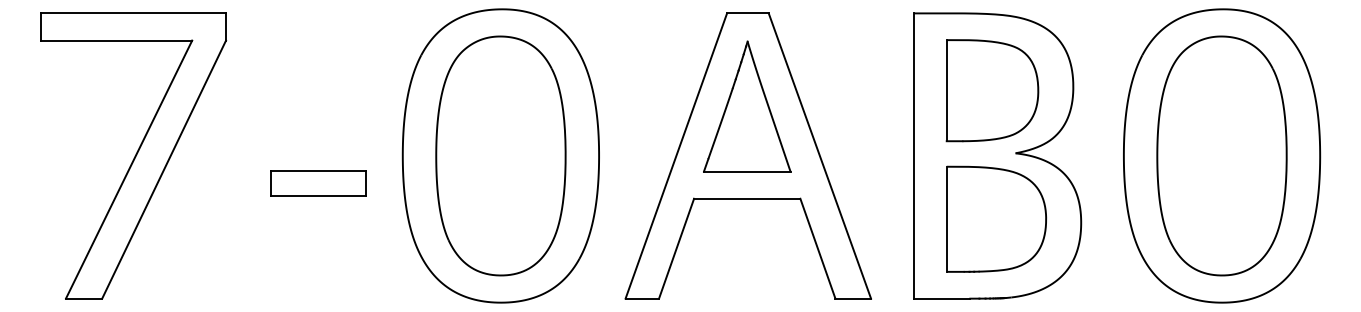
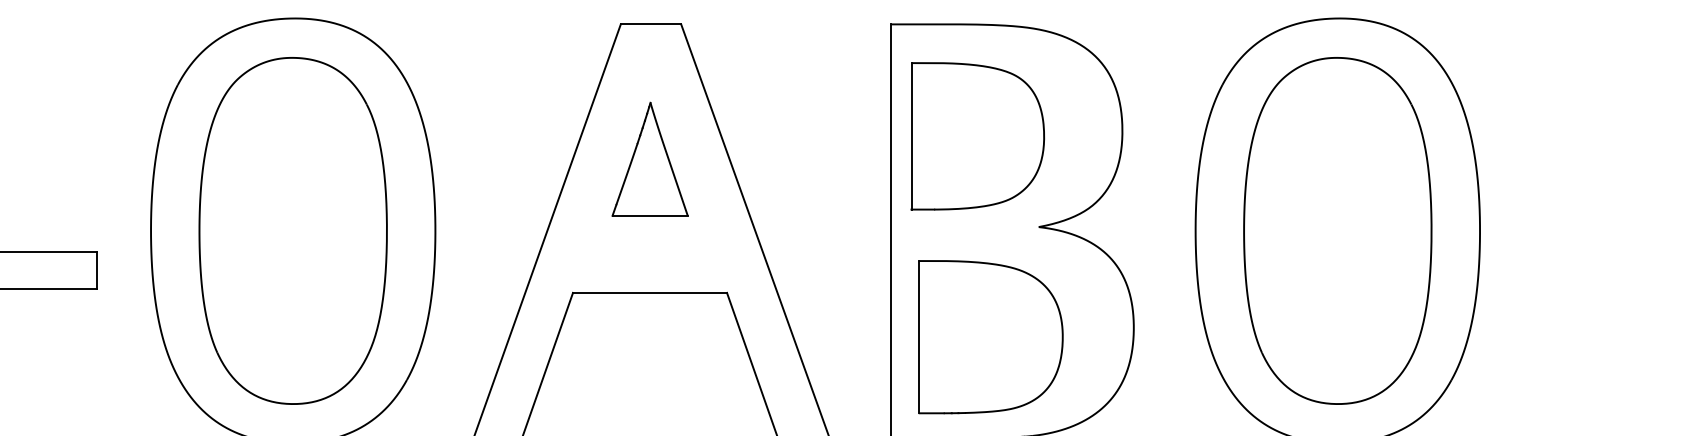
part: (992, 90) -> (977, 136), moved
part: (747, 106) -> (650, 159), size x0.6
part: (996, 218) -> (990, 335), moved

